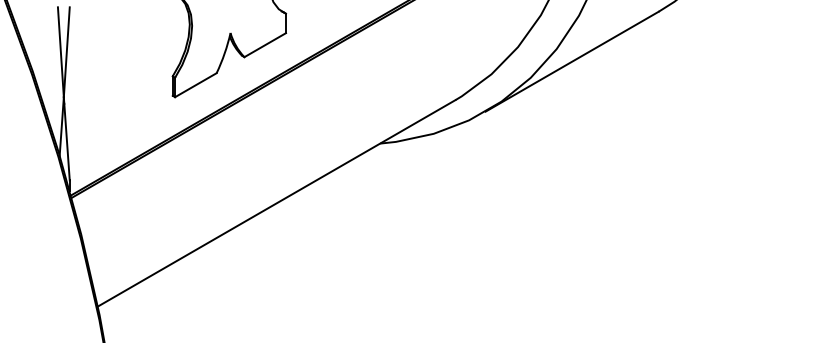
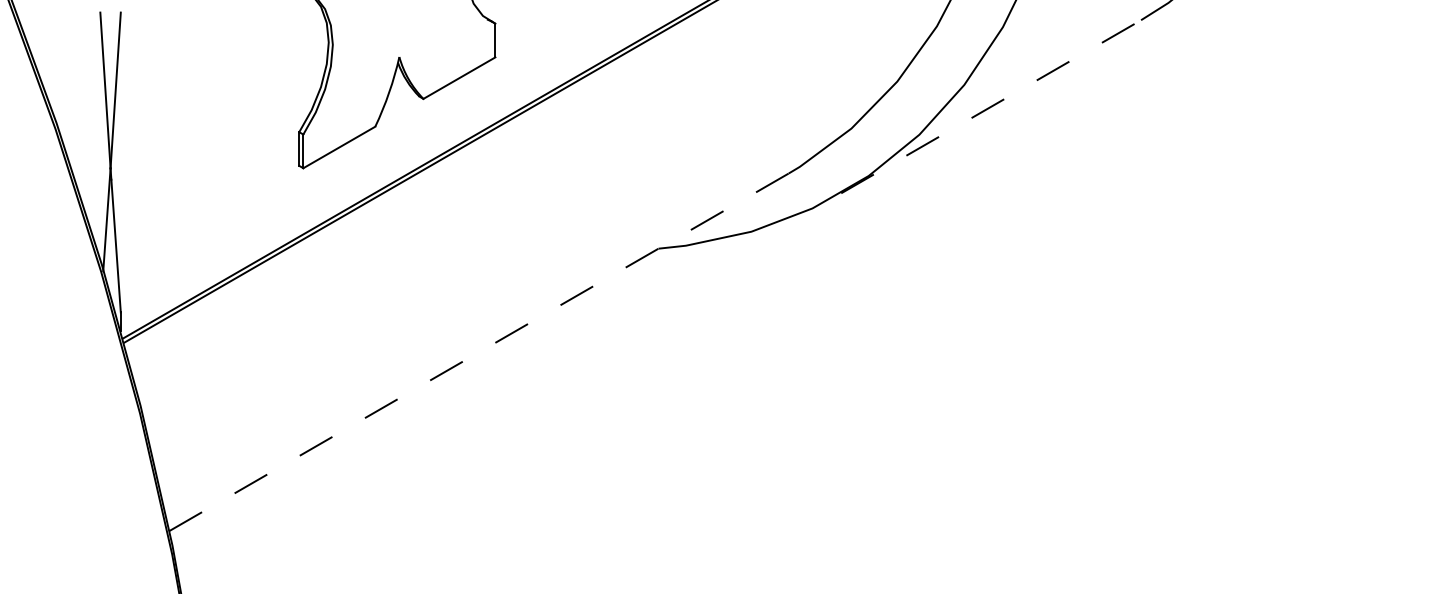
line: (572, 61) -> (991, 106), solid -> dashed
line: (277, 203) -> (480, 352), solid -> dashed

